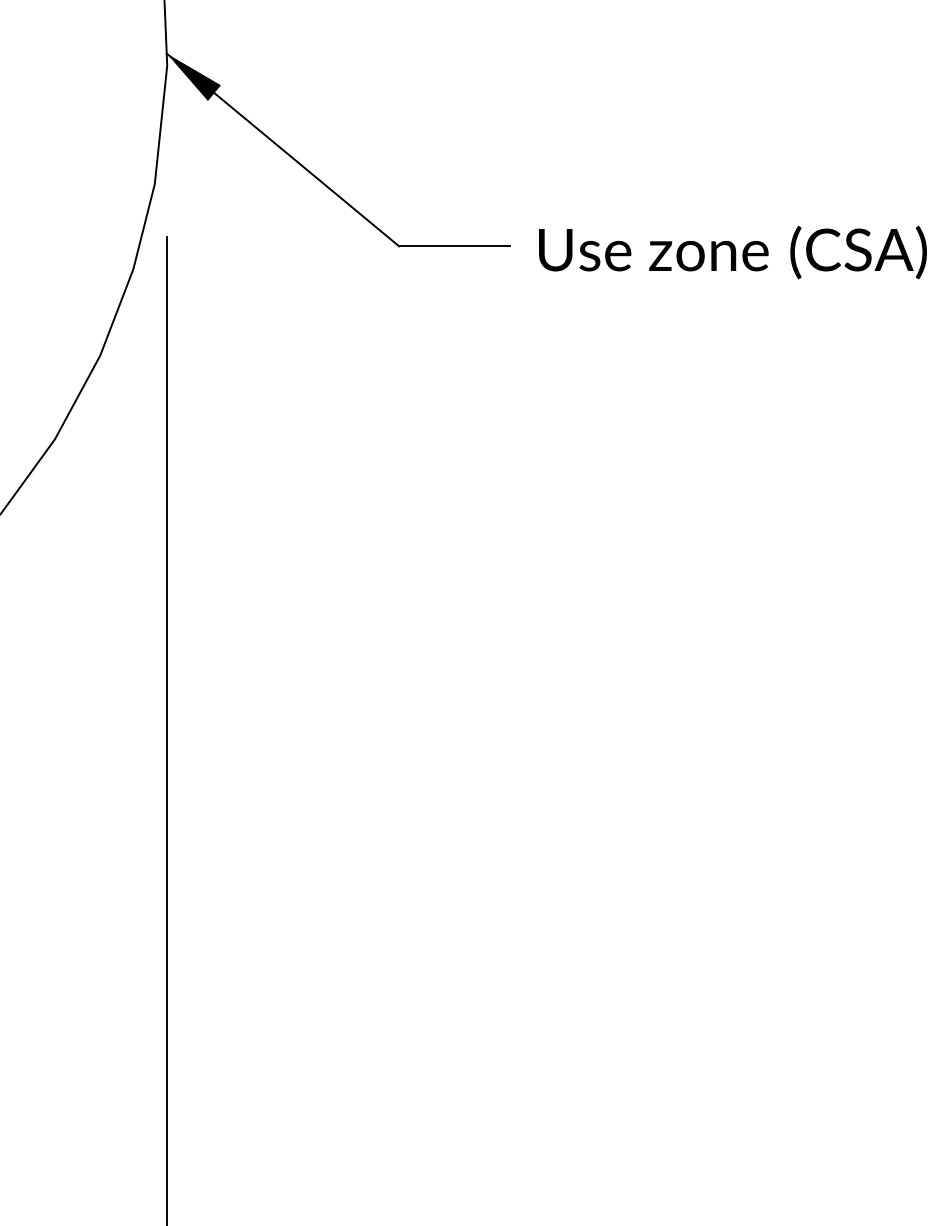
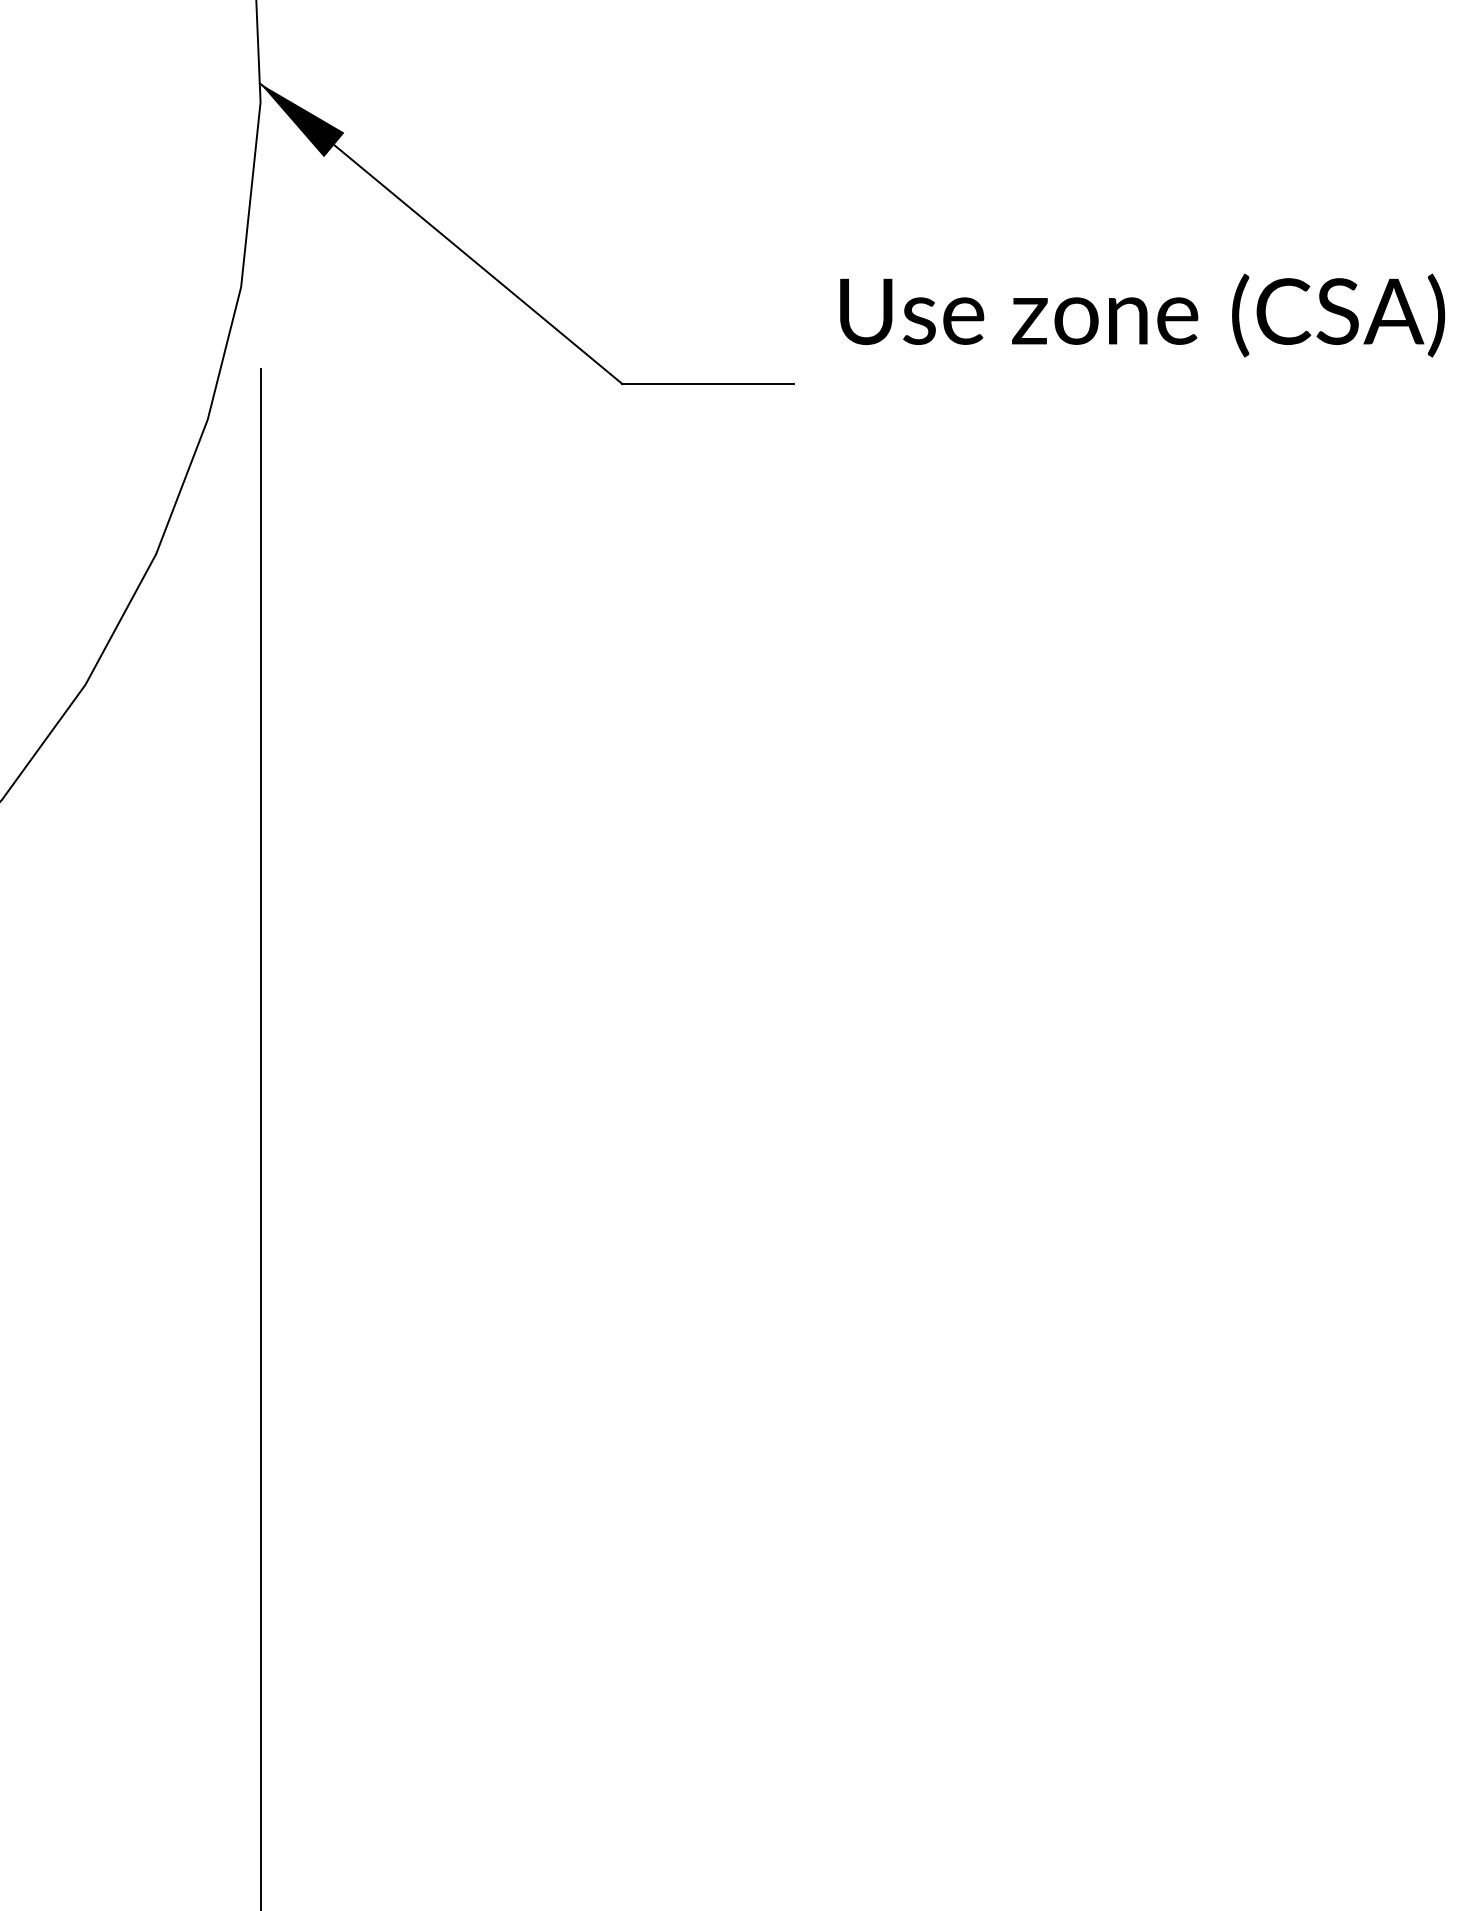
text: (732, 252) -> (1141, 315), moved

